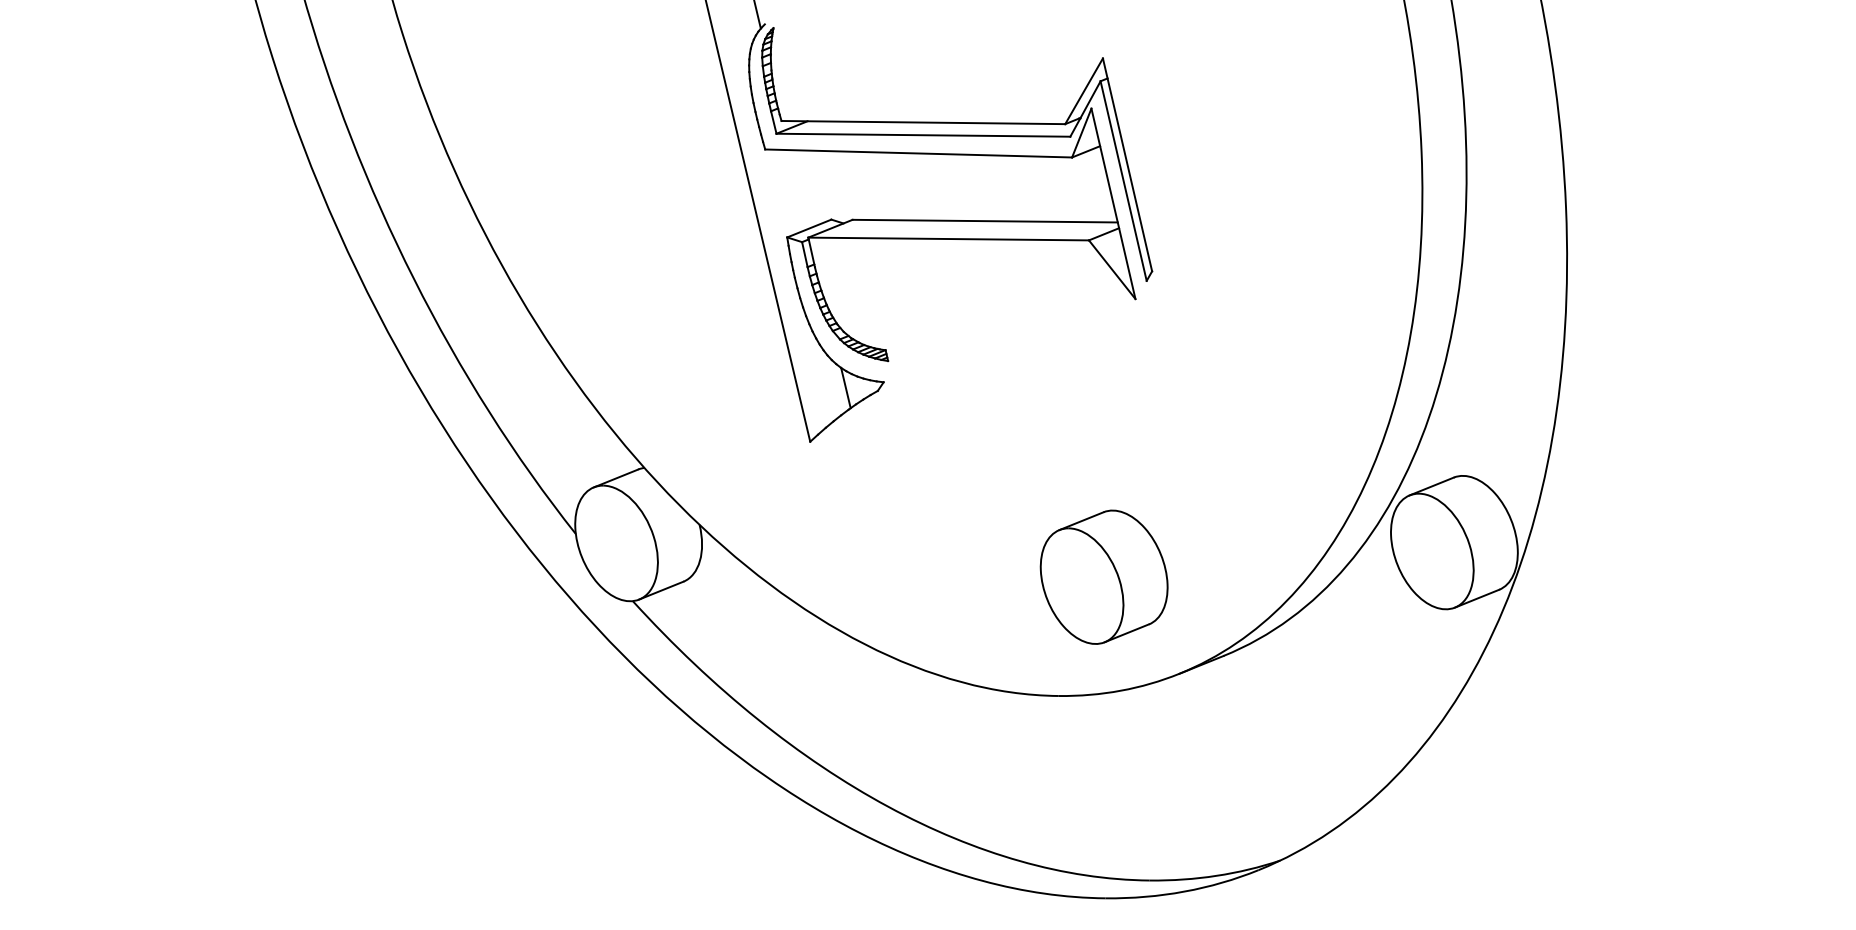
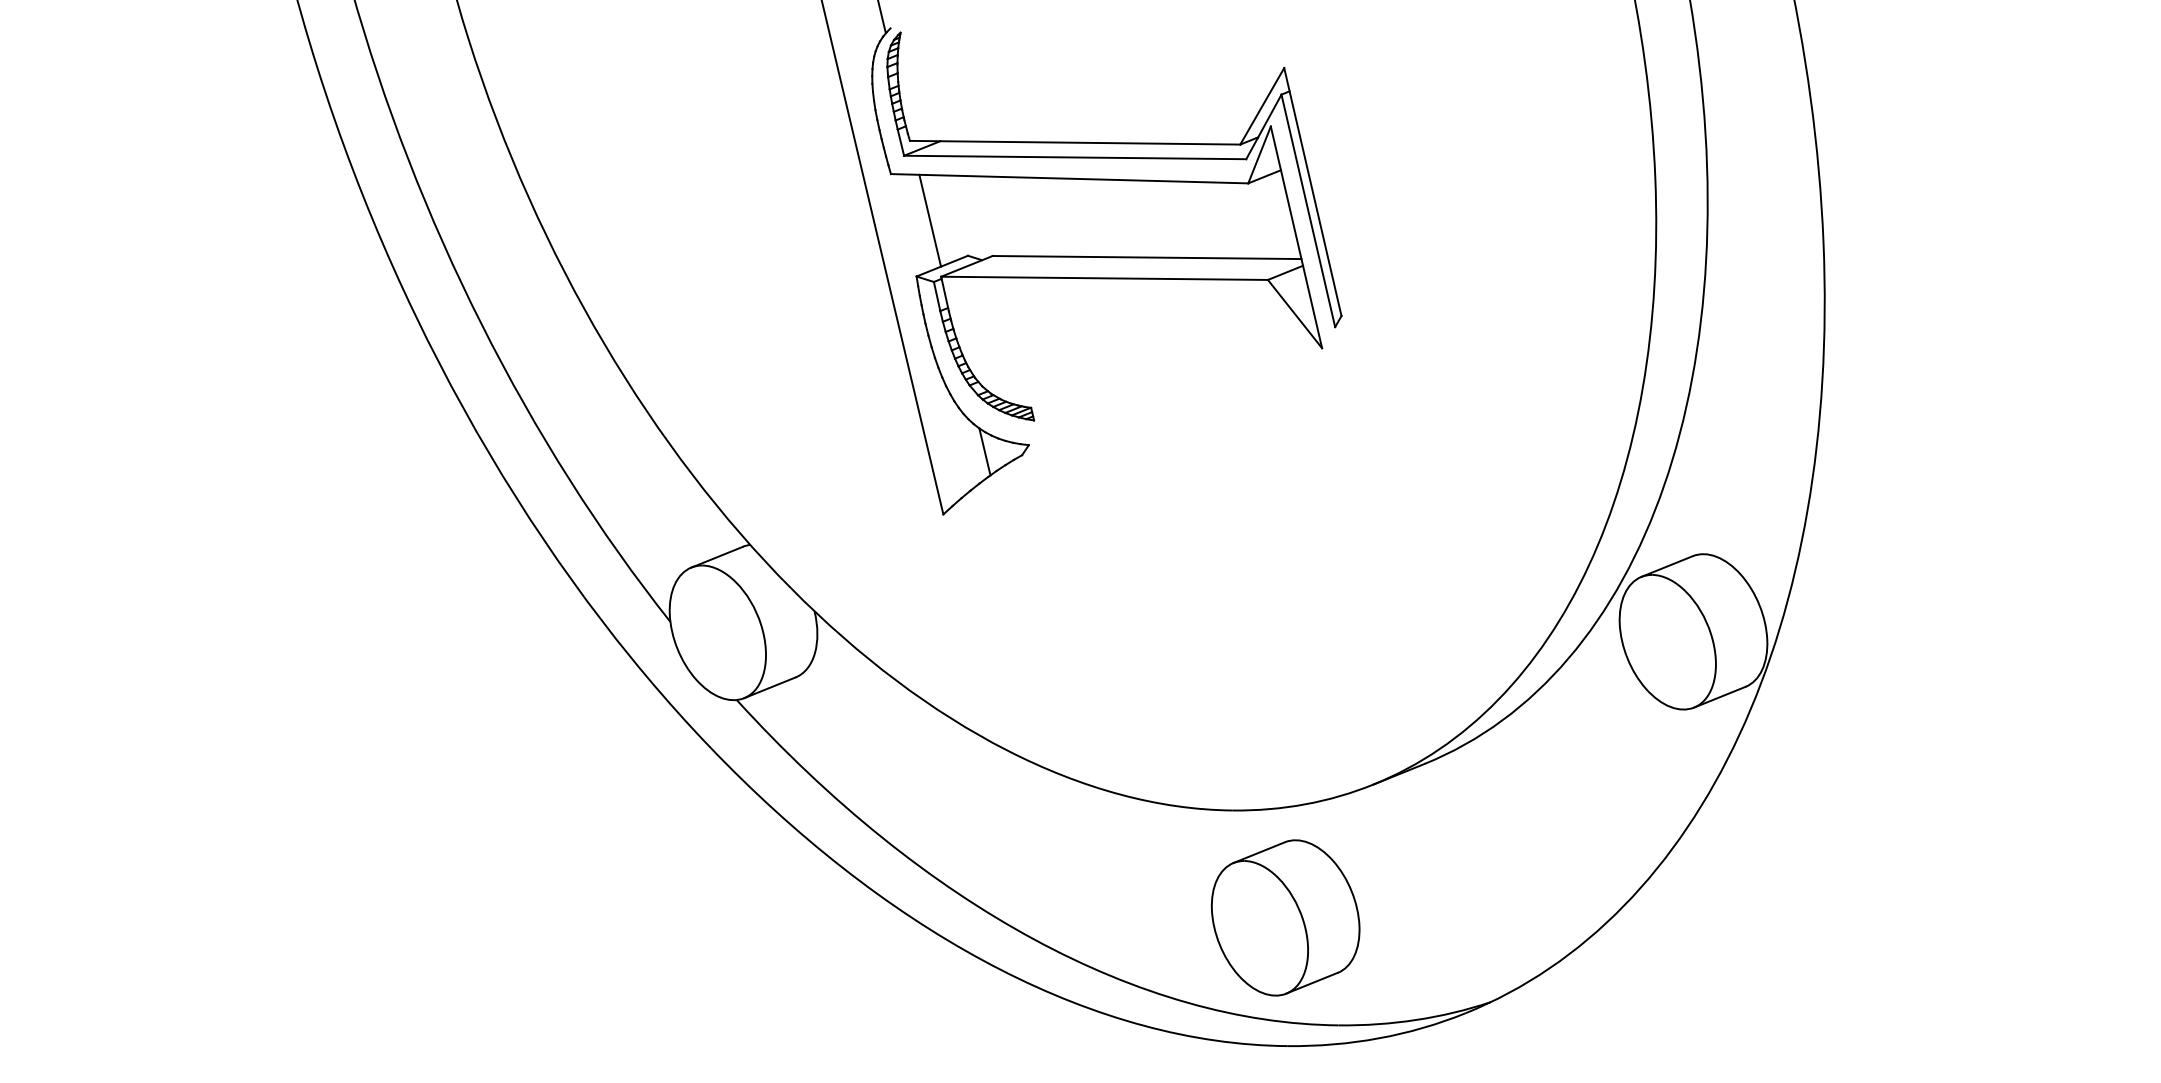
line: (798, 189) -> (929, 220), added
part: (1103, 576) -> (1284, 917), moved

